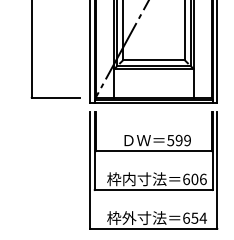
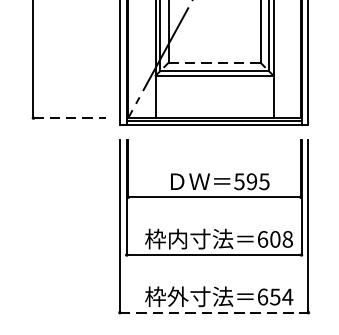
line: (153, 60) -> (213, 62), solid -> dashed
line: (56, 97) -> (69, 117), solid -> dashed
text: (187, 140) -> (264, 181), 599 -> 595
text: (203, 178) -> (288, 238), 606 -> 608
line: (153, 228) -> (213, 312), solid -> dashed

